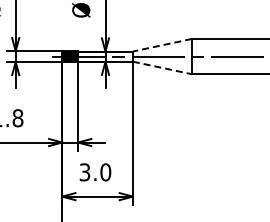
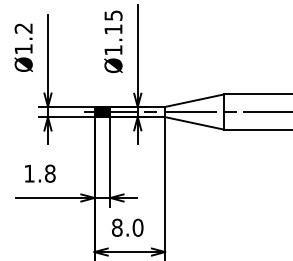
line: (162, 45) -> (194, 100), dashed -> solid
line: (163, 68) -> (195, 123), dashed -> solid
text: (85, 172) -> (117, 227), 3.0 -> 8.0

